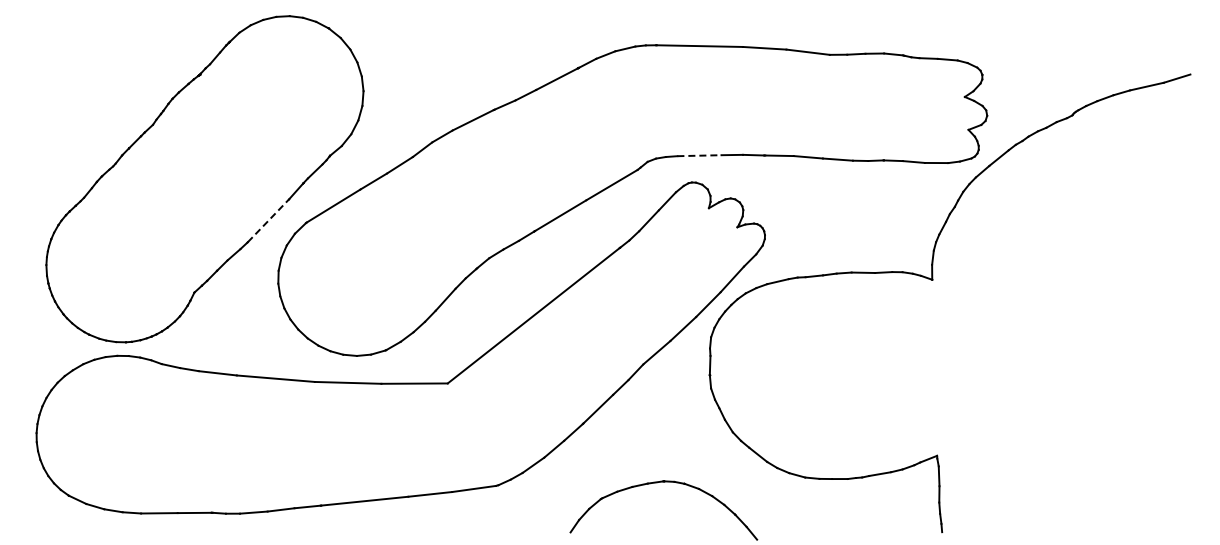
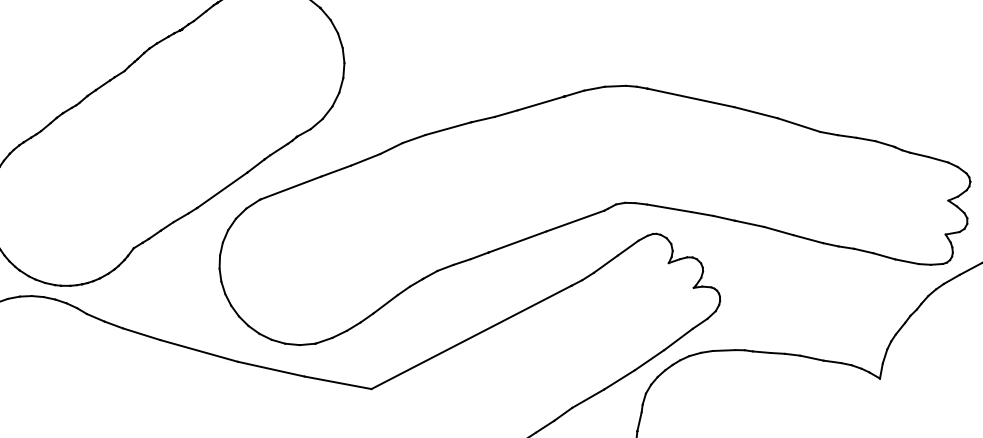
line: (699, 155) -> (669, 208), dashed -> solid
line: (268, 220) -> (222, 189), dashed -> solid

